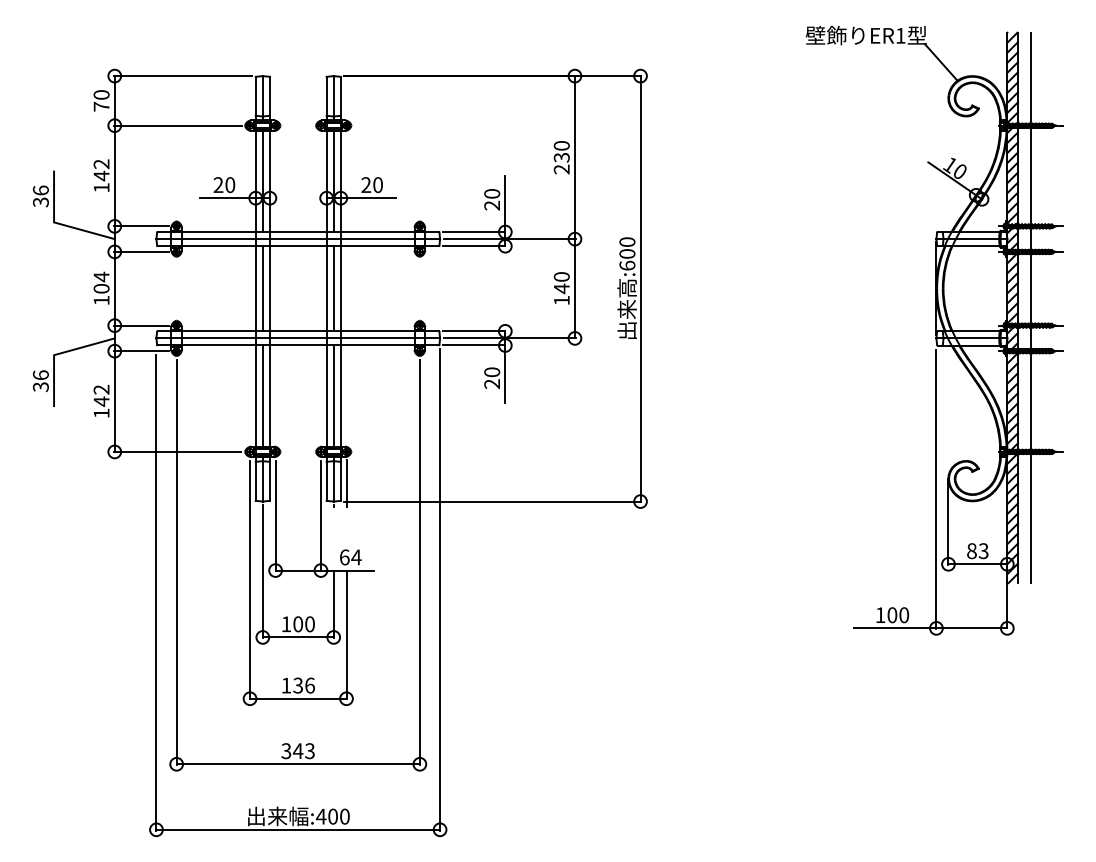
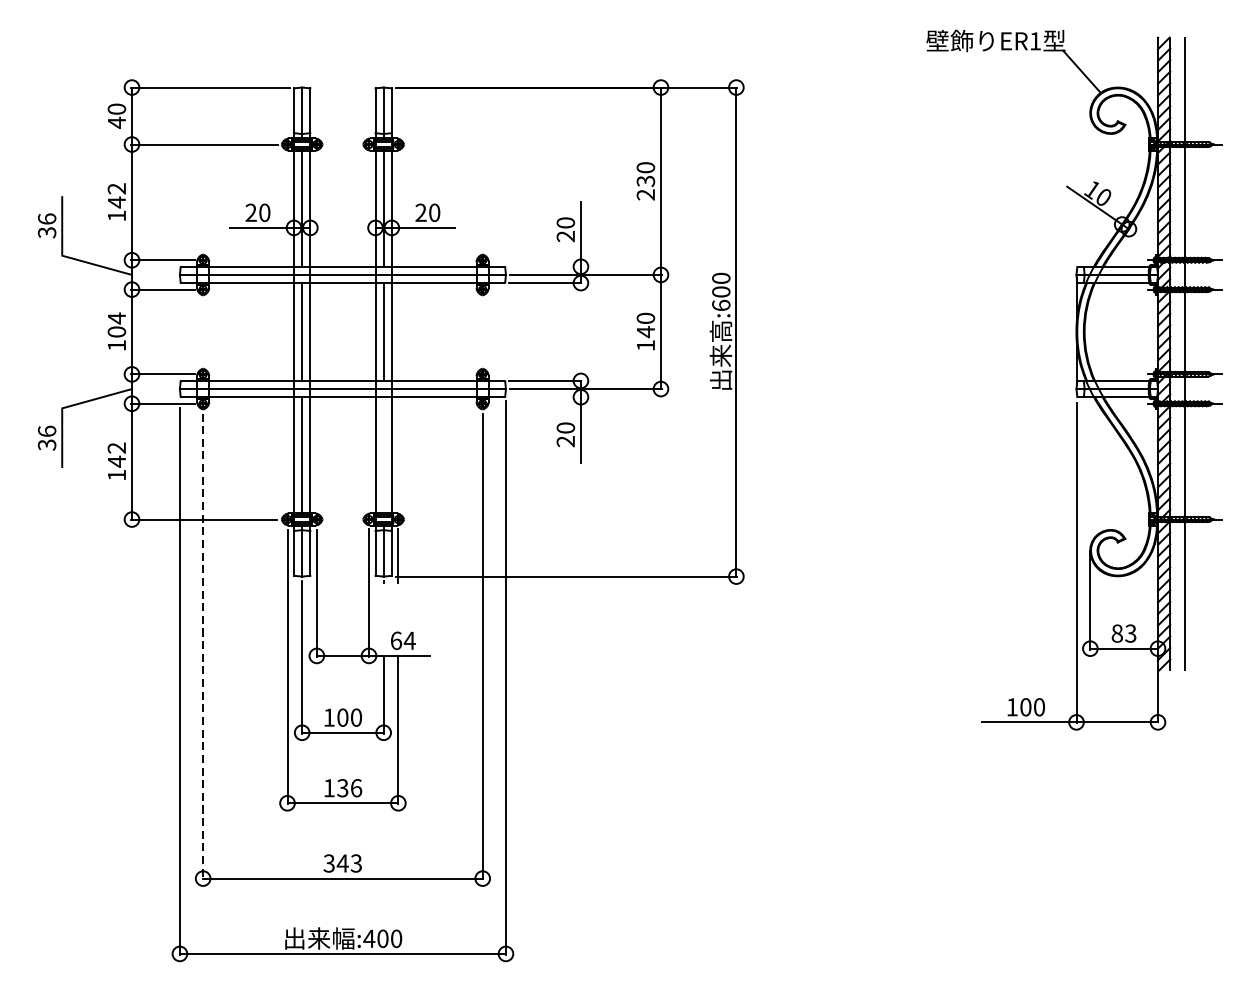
text: (101, 106) -> (116, 122), 70 -> 40
line: (473, 232) -> (544, 267), removed
line: (473, 345) -> (544, 397), removed
line: (333, 395) -> (383, 454), removed
line: (176, 562) -> (202, 646), solid -> dashed

